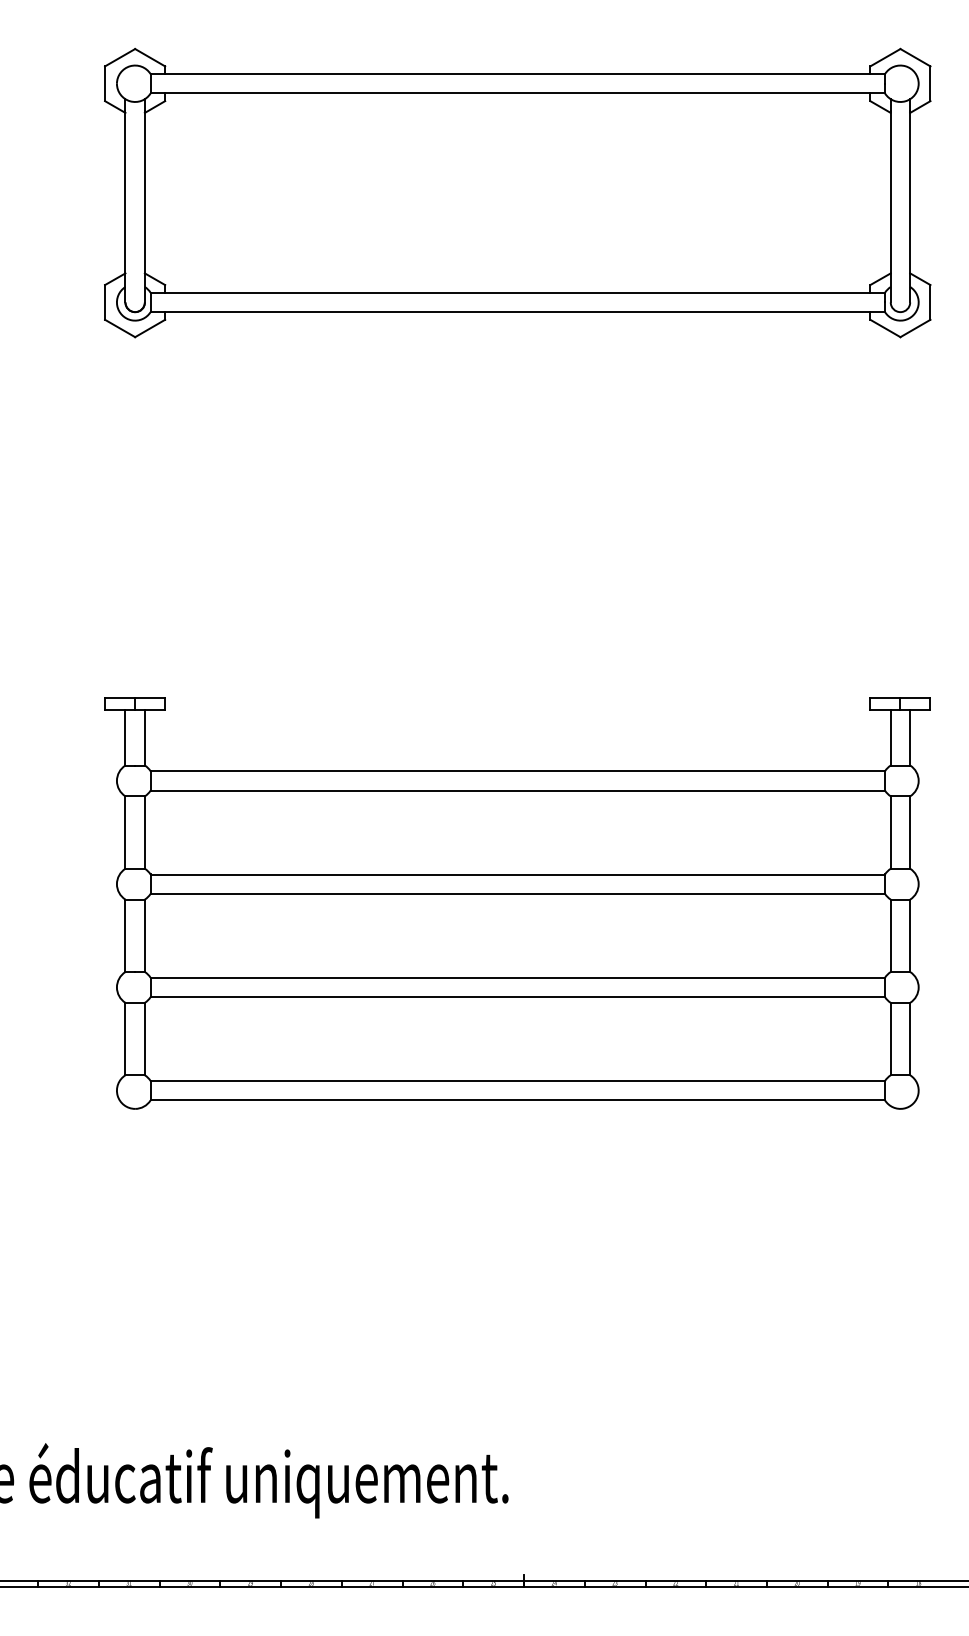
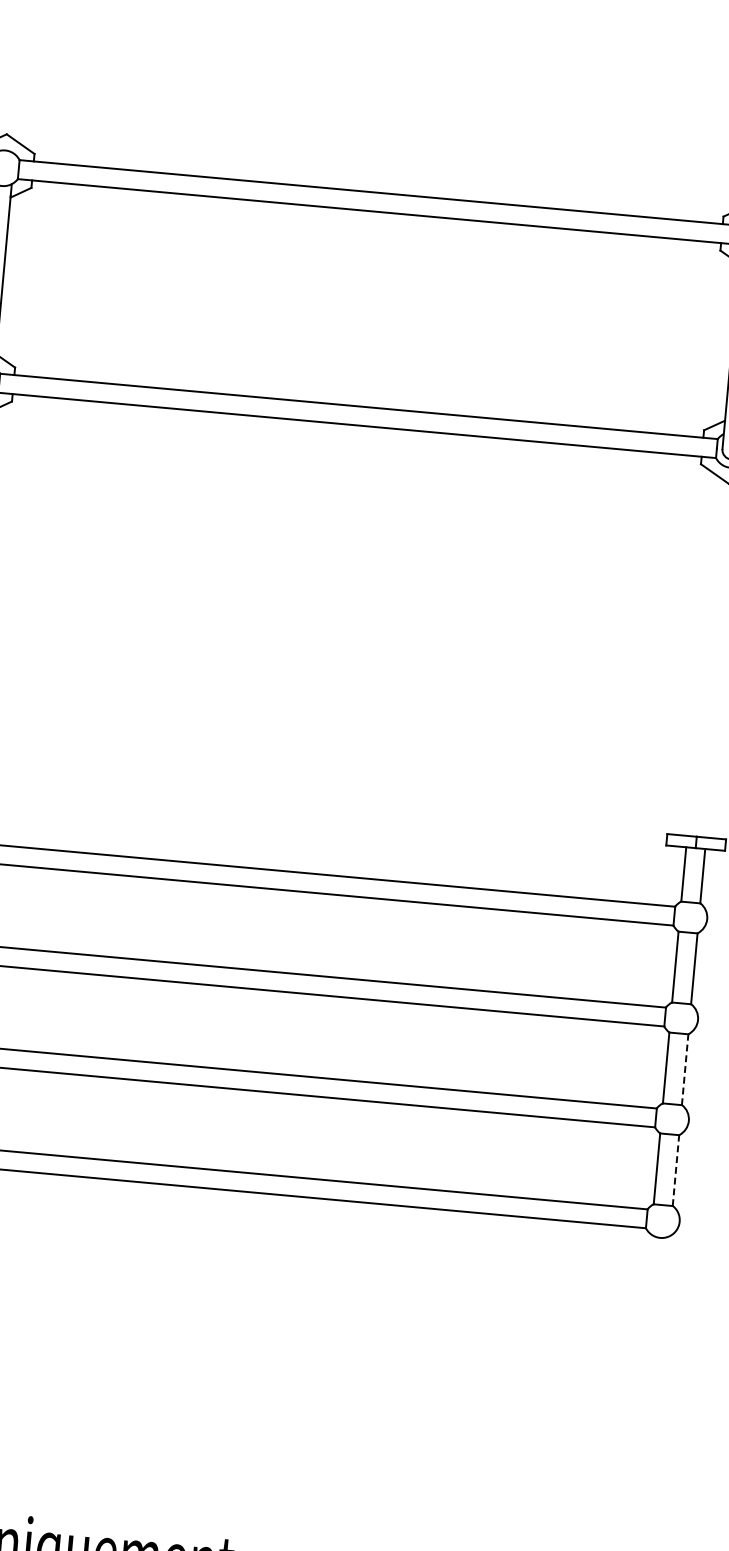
line: (910, 935) -> (685, 1069), solid -> dashed
line: (910, 1038) -> (676, 1170), solid -> dashed

